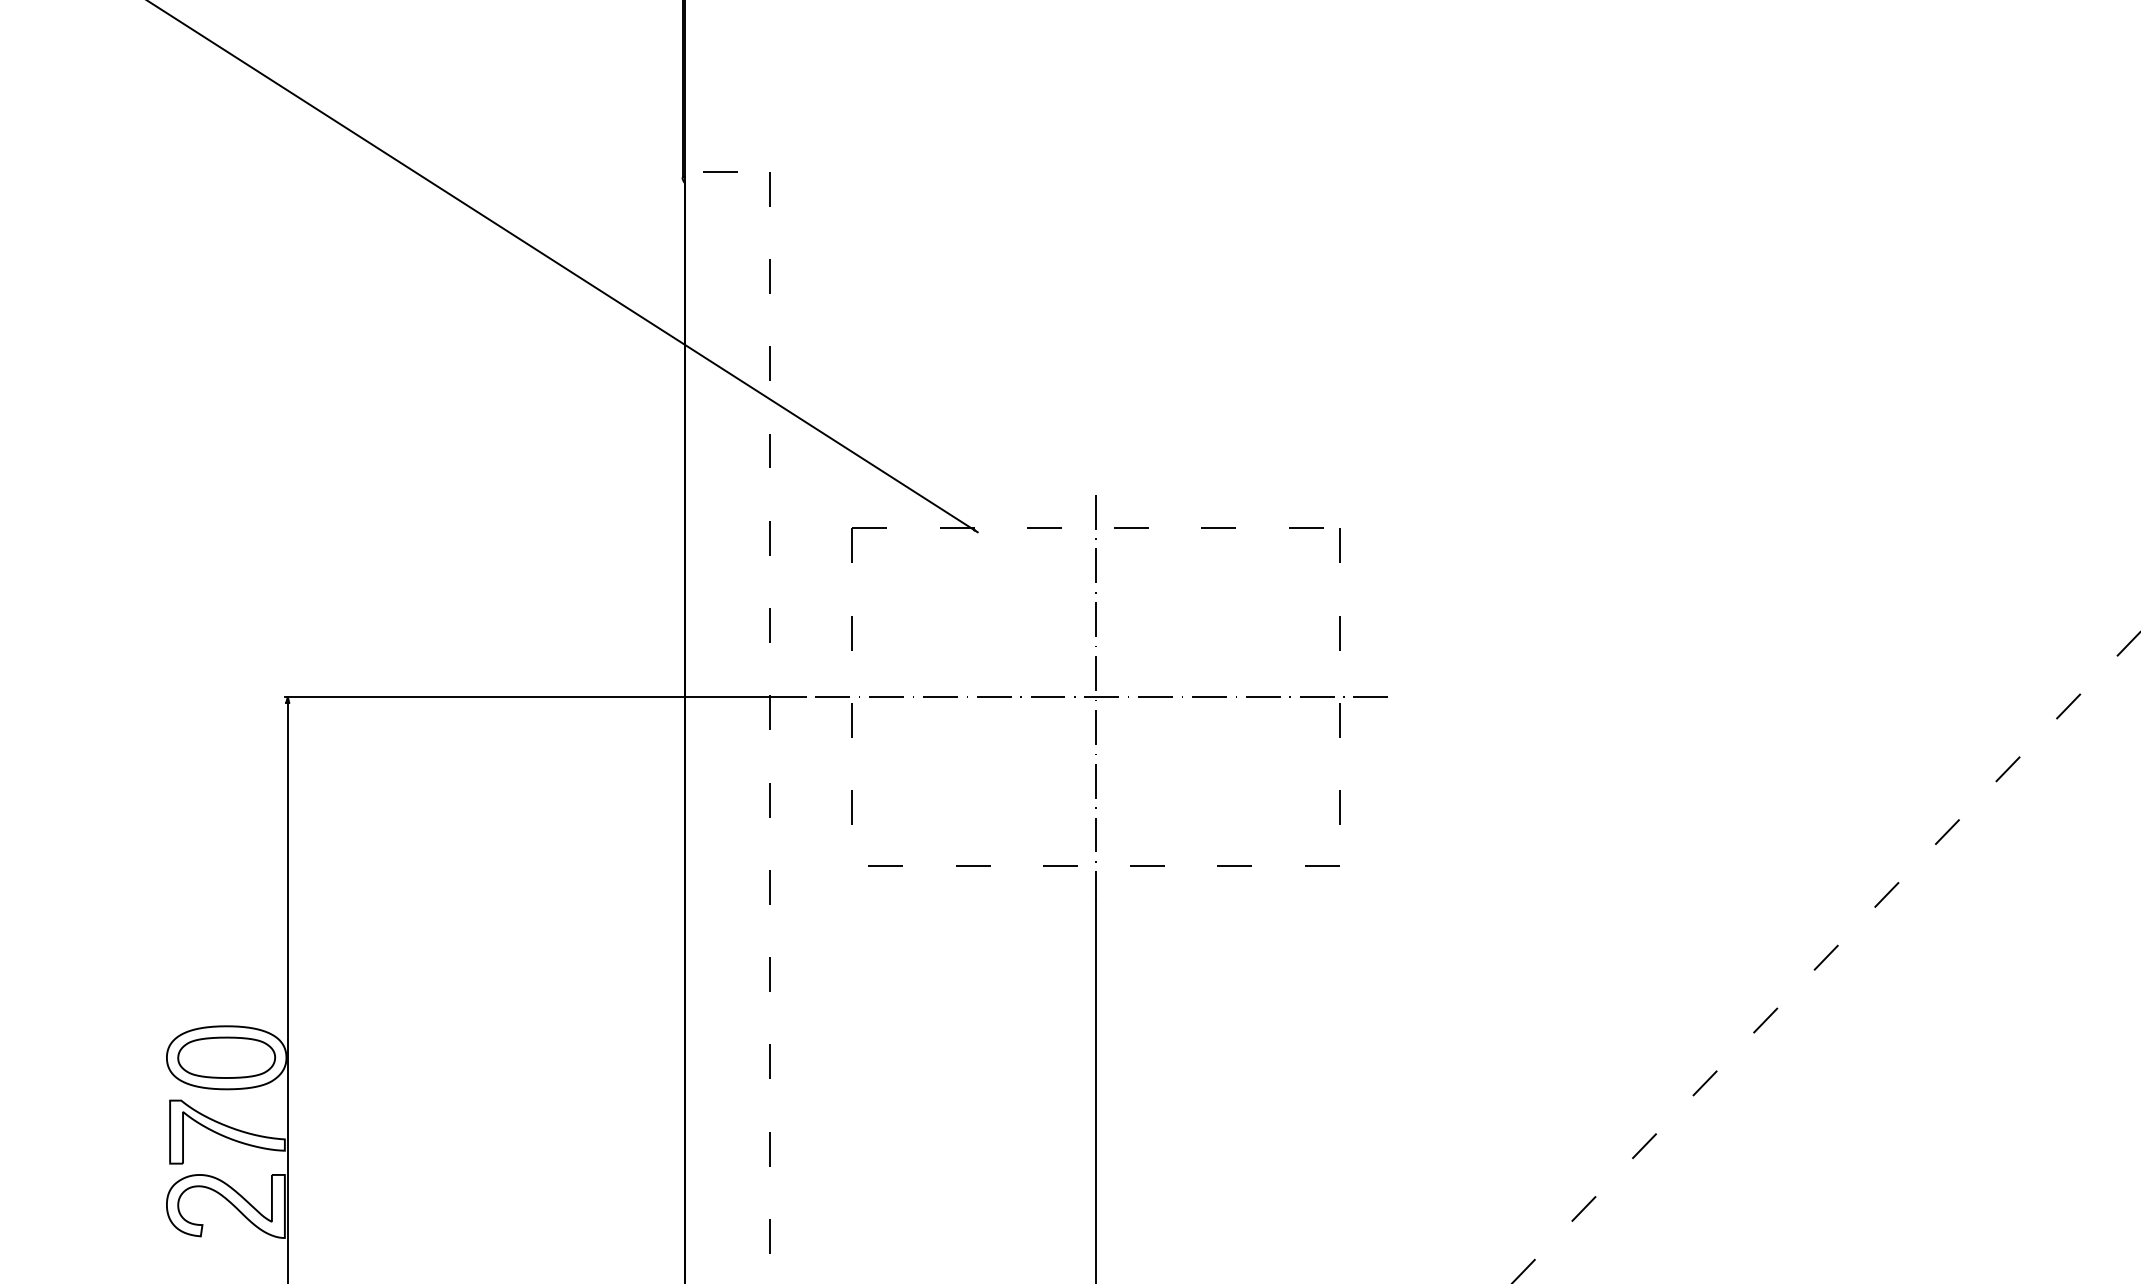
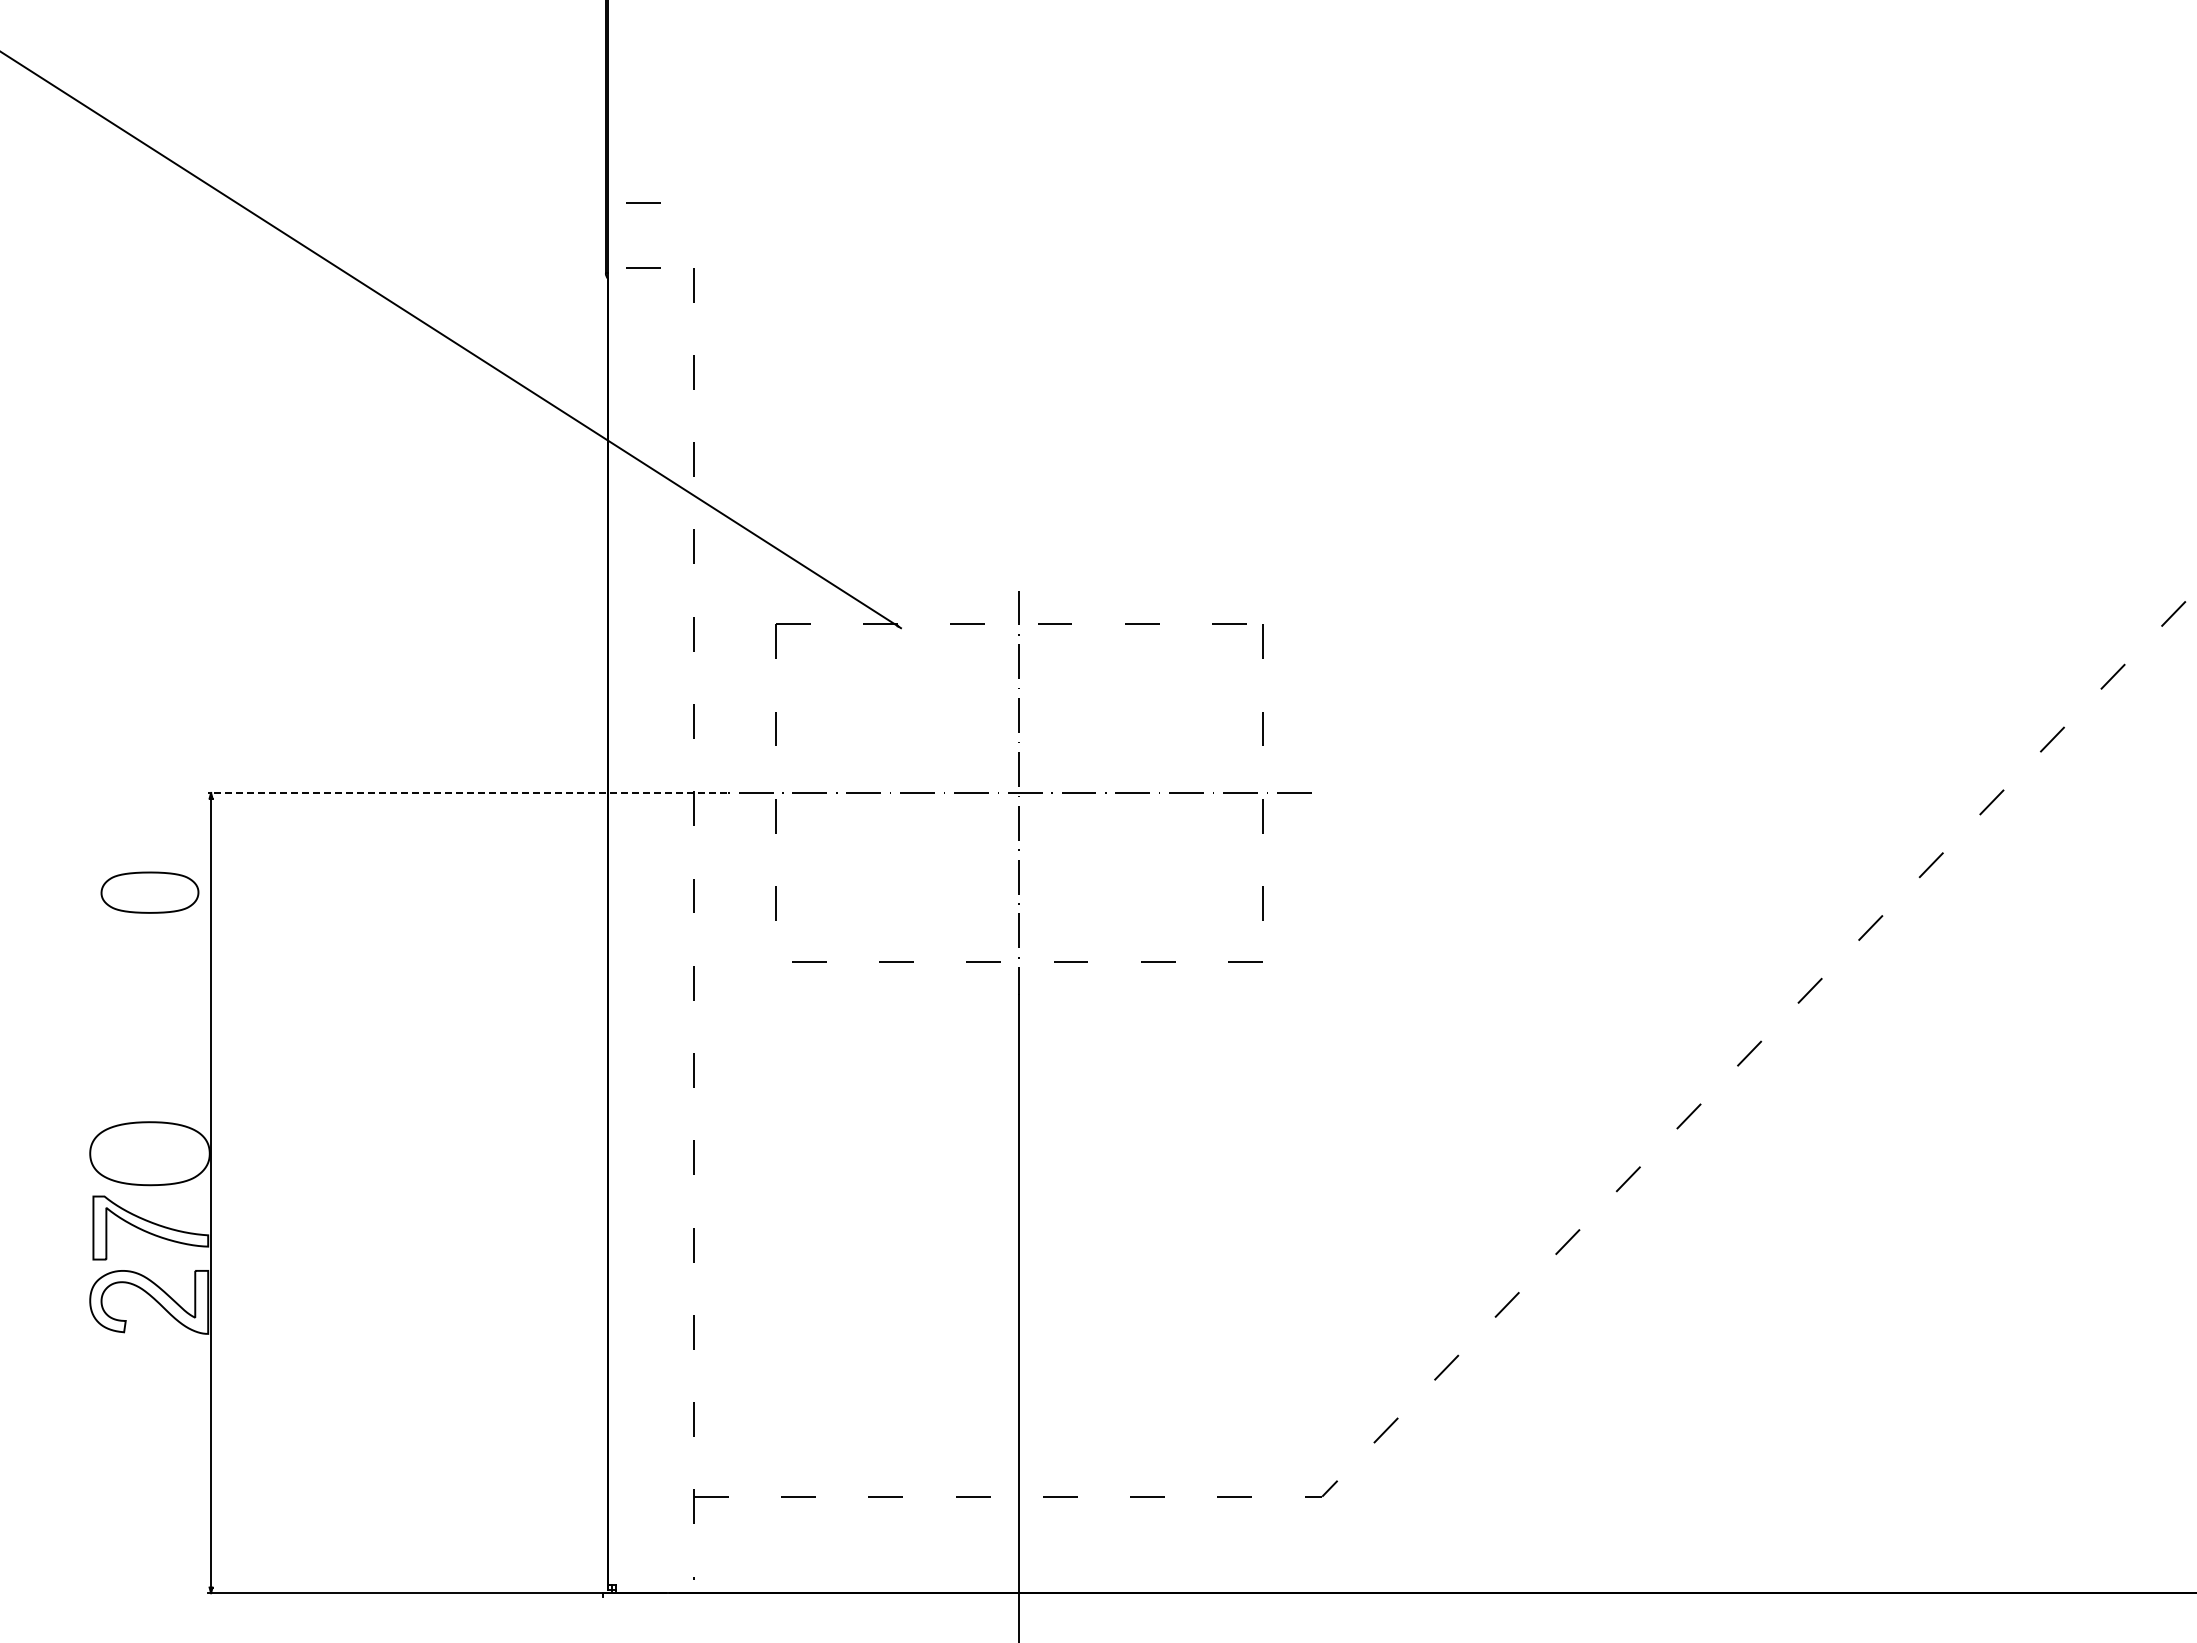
line: (720, 106) -> (643, 202), added
line: (544, 697) -> (467, 793), solid -> dashed
part: (226, 1057) -> (149, 892), moved

